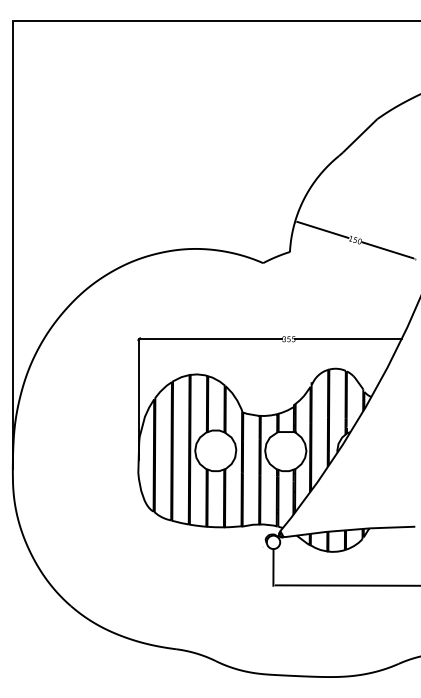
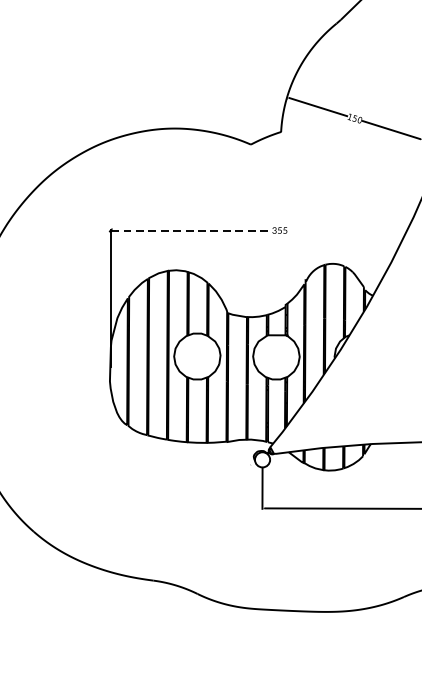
line: (210, 339) -> (191, 230), solid -> dashed
line: (348, 339) -> (347, 230), removed

